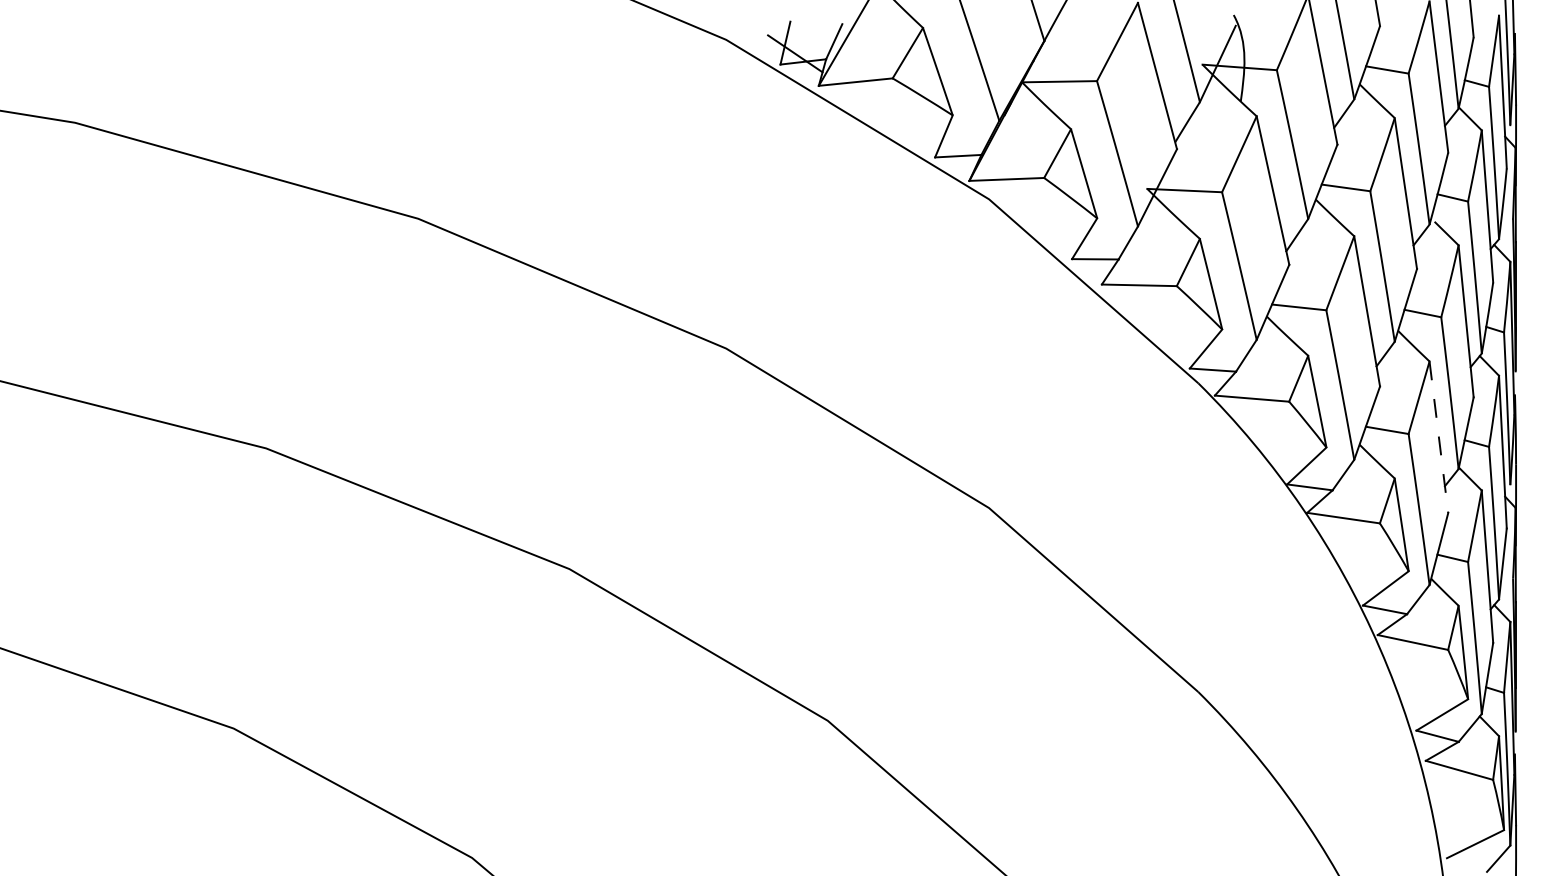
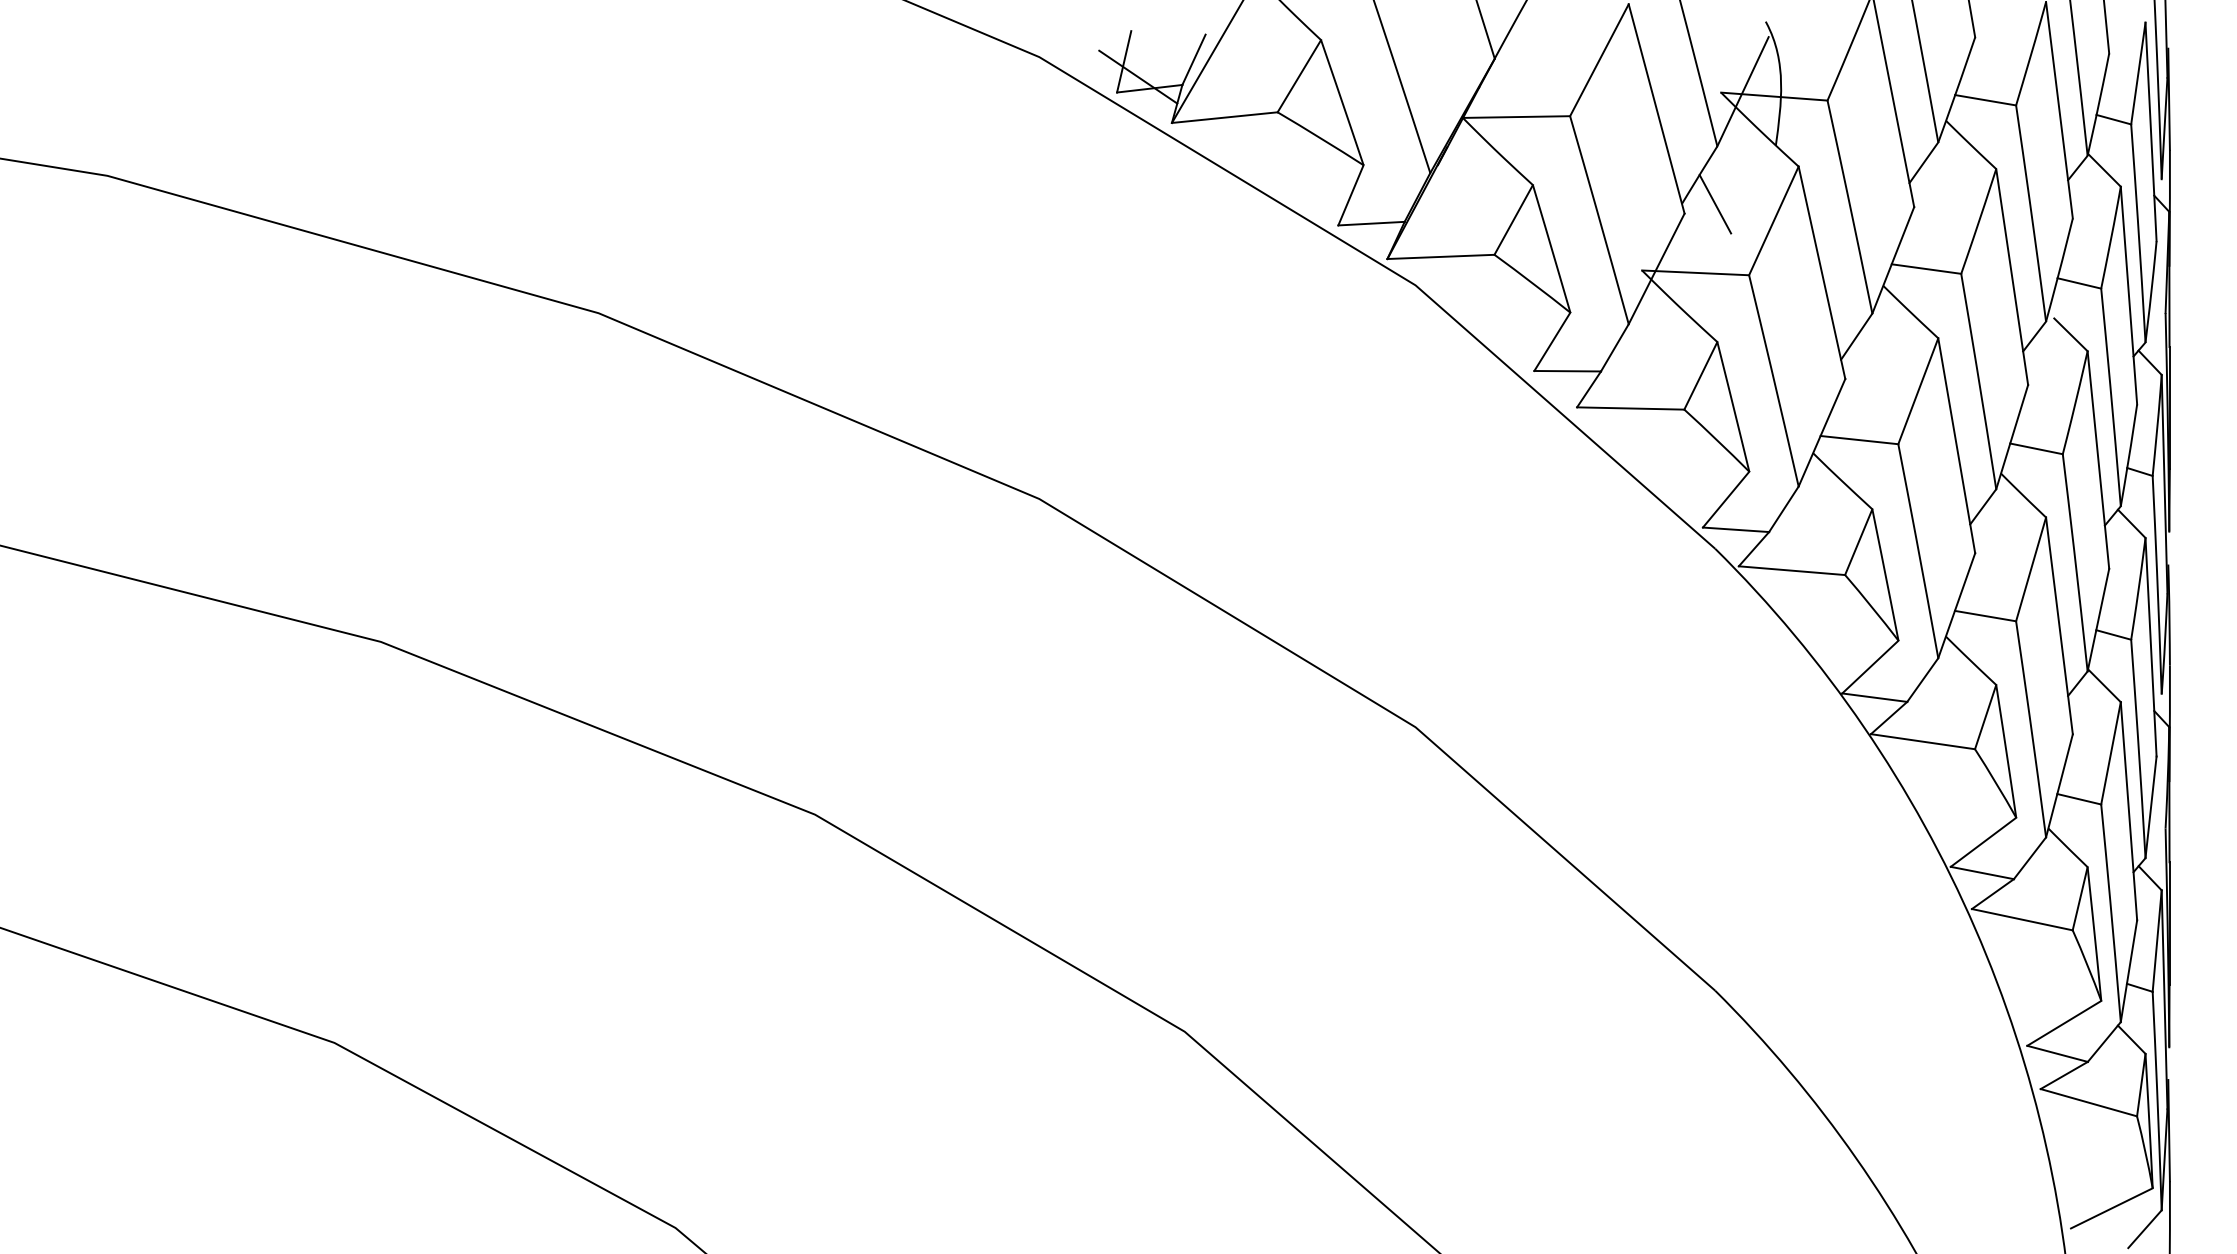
line: (1198, 142) -> (1715, 204), added
line: (1438, 437) -> (2058, 626), dashed -> solid

